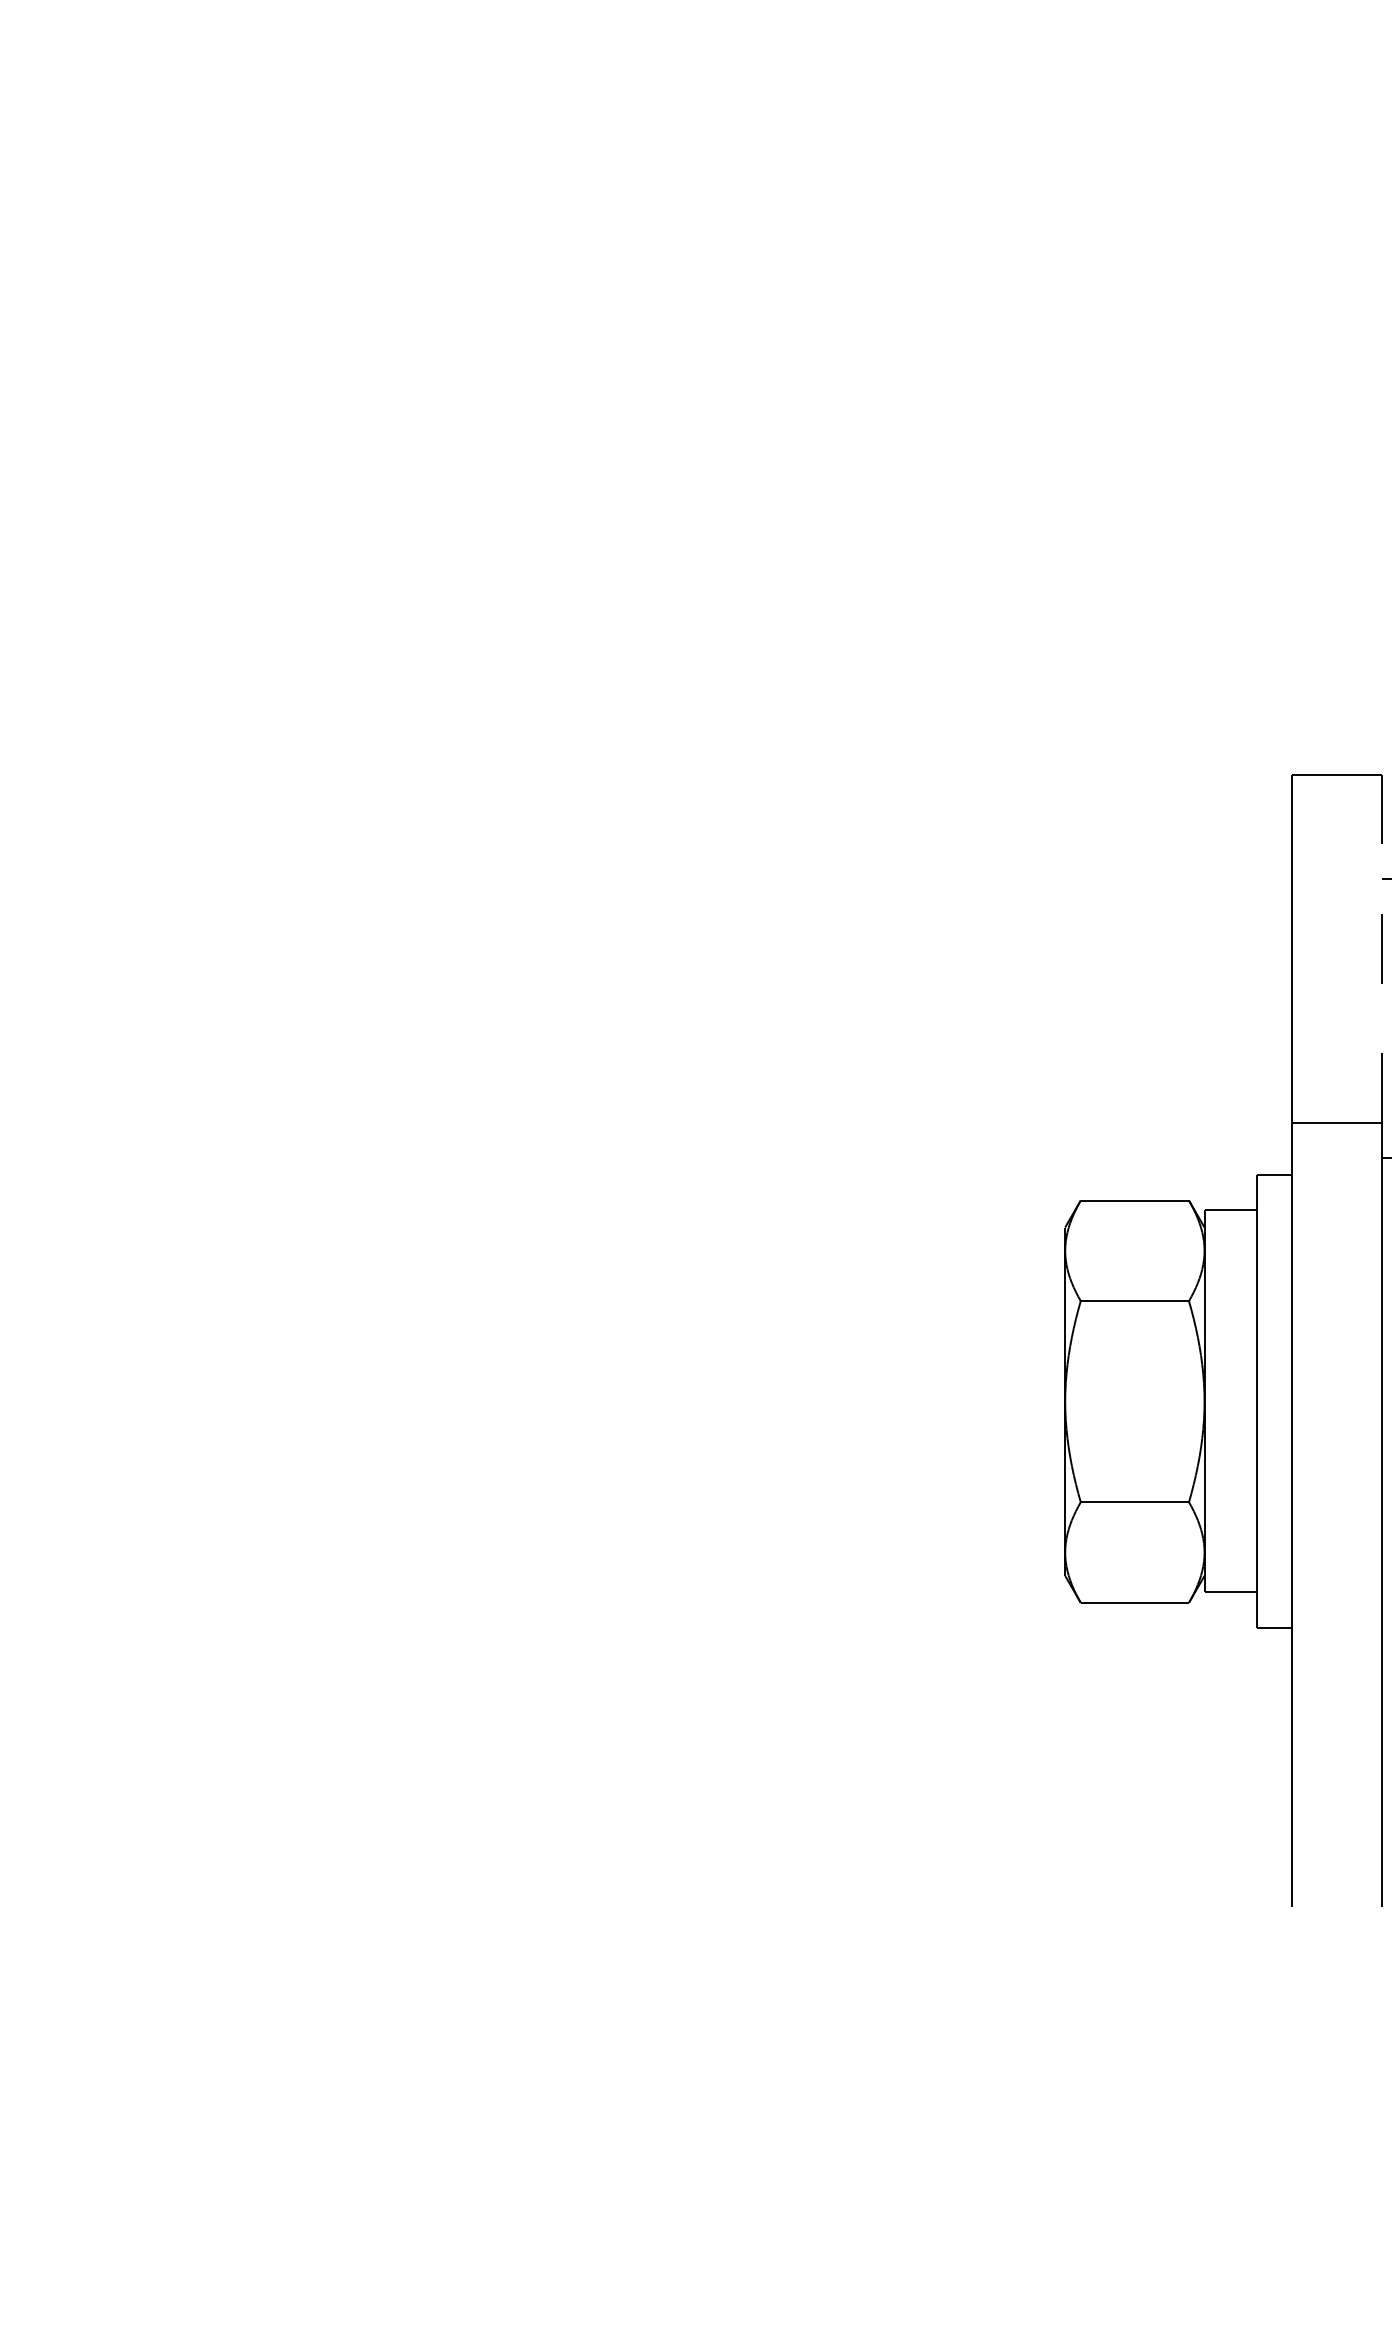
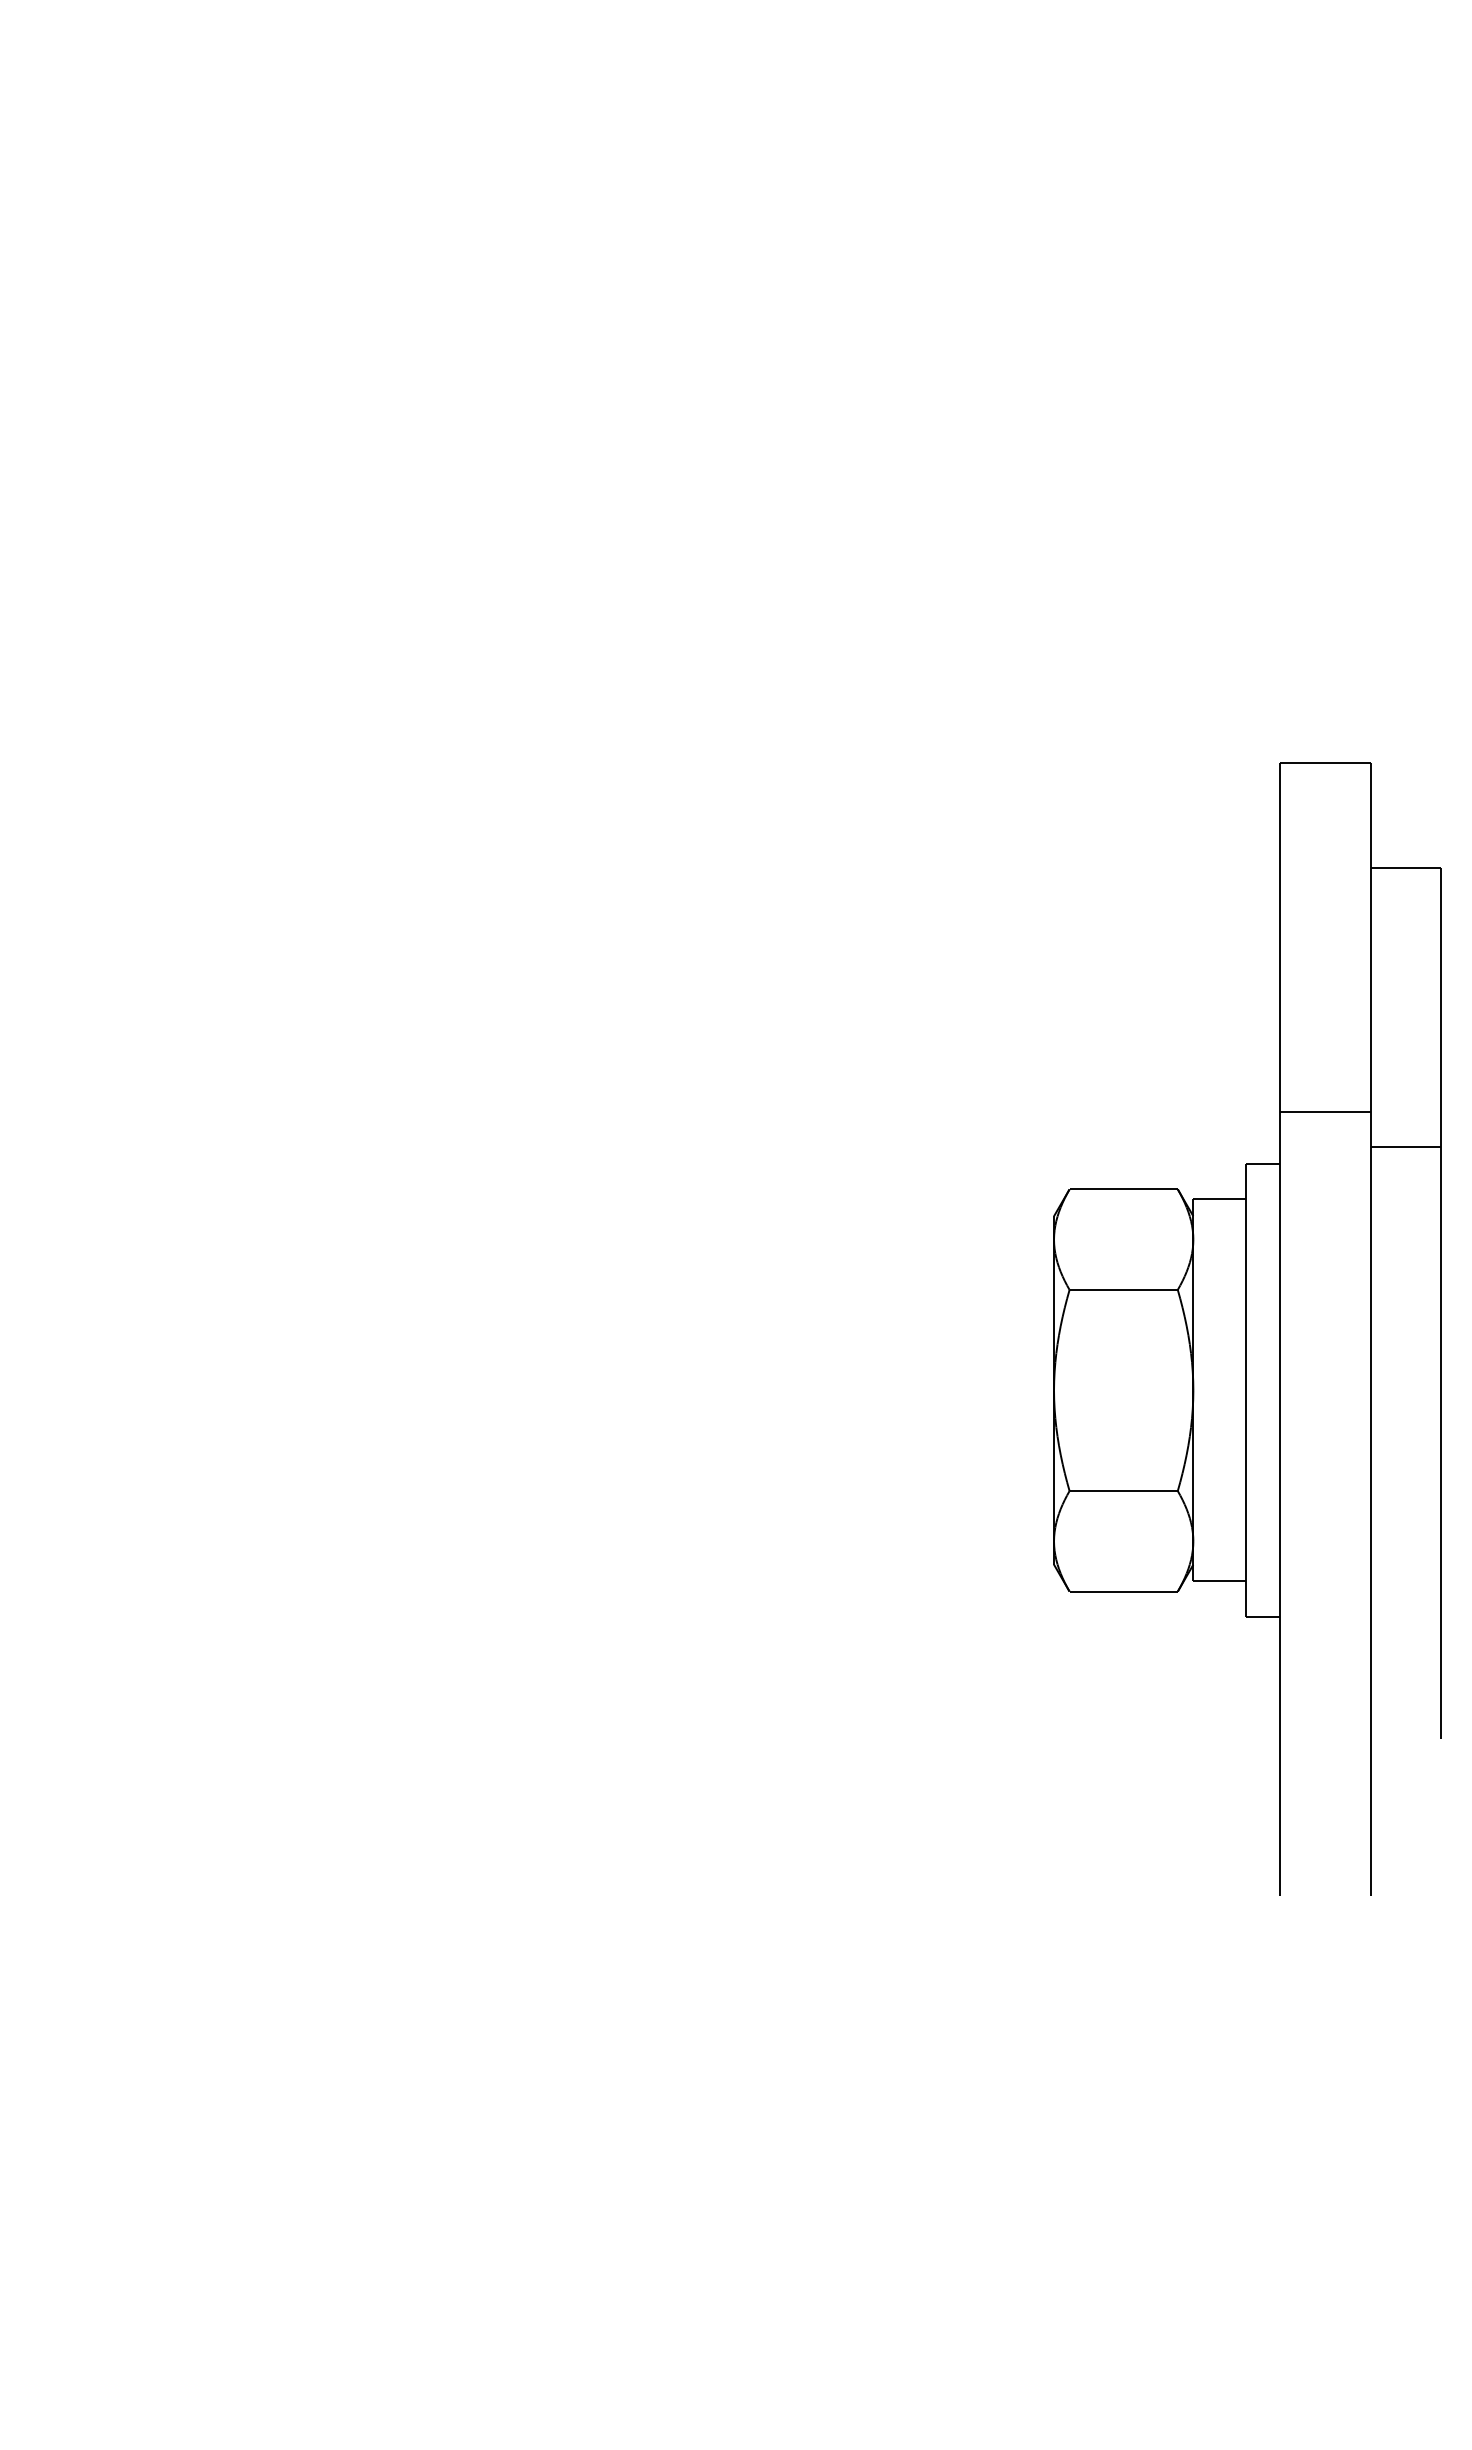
line: (1382, 949) -> (1371, 938), dashed -> solid

